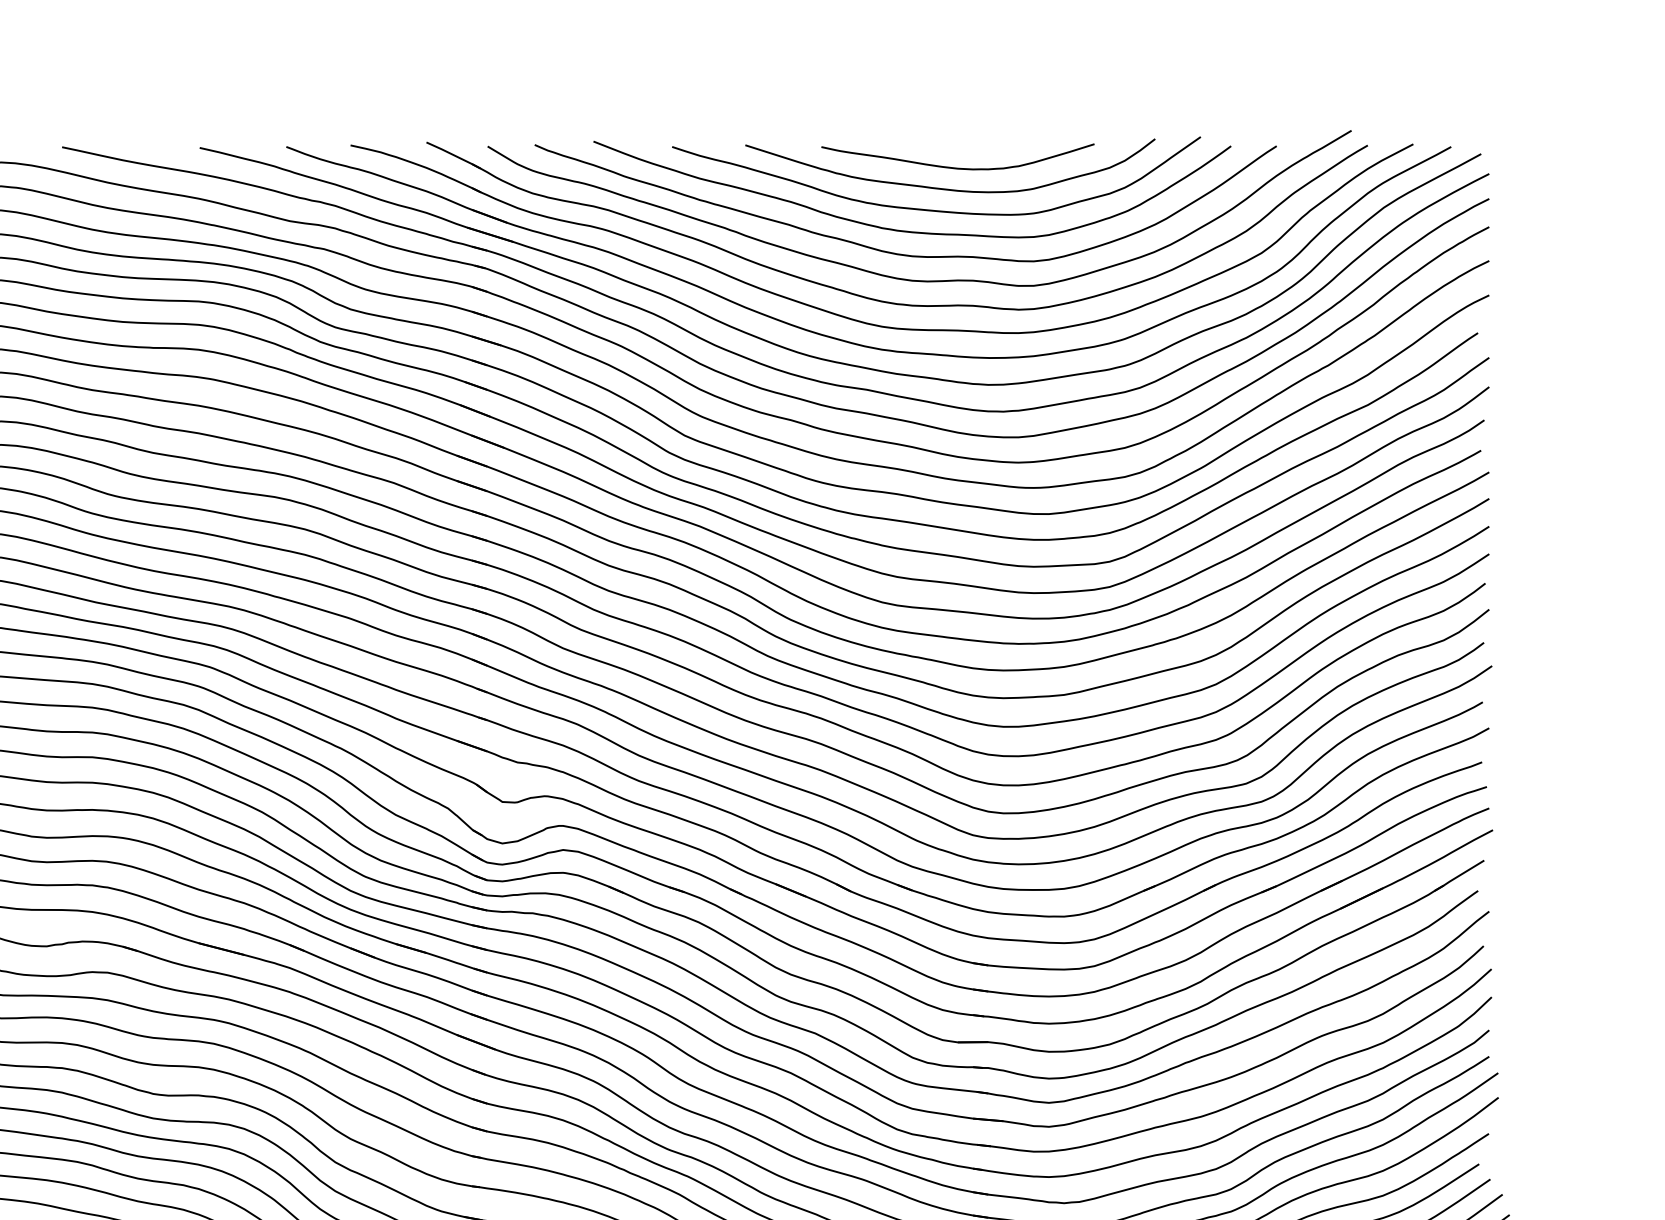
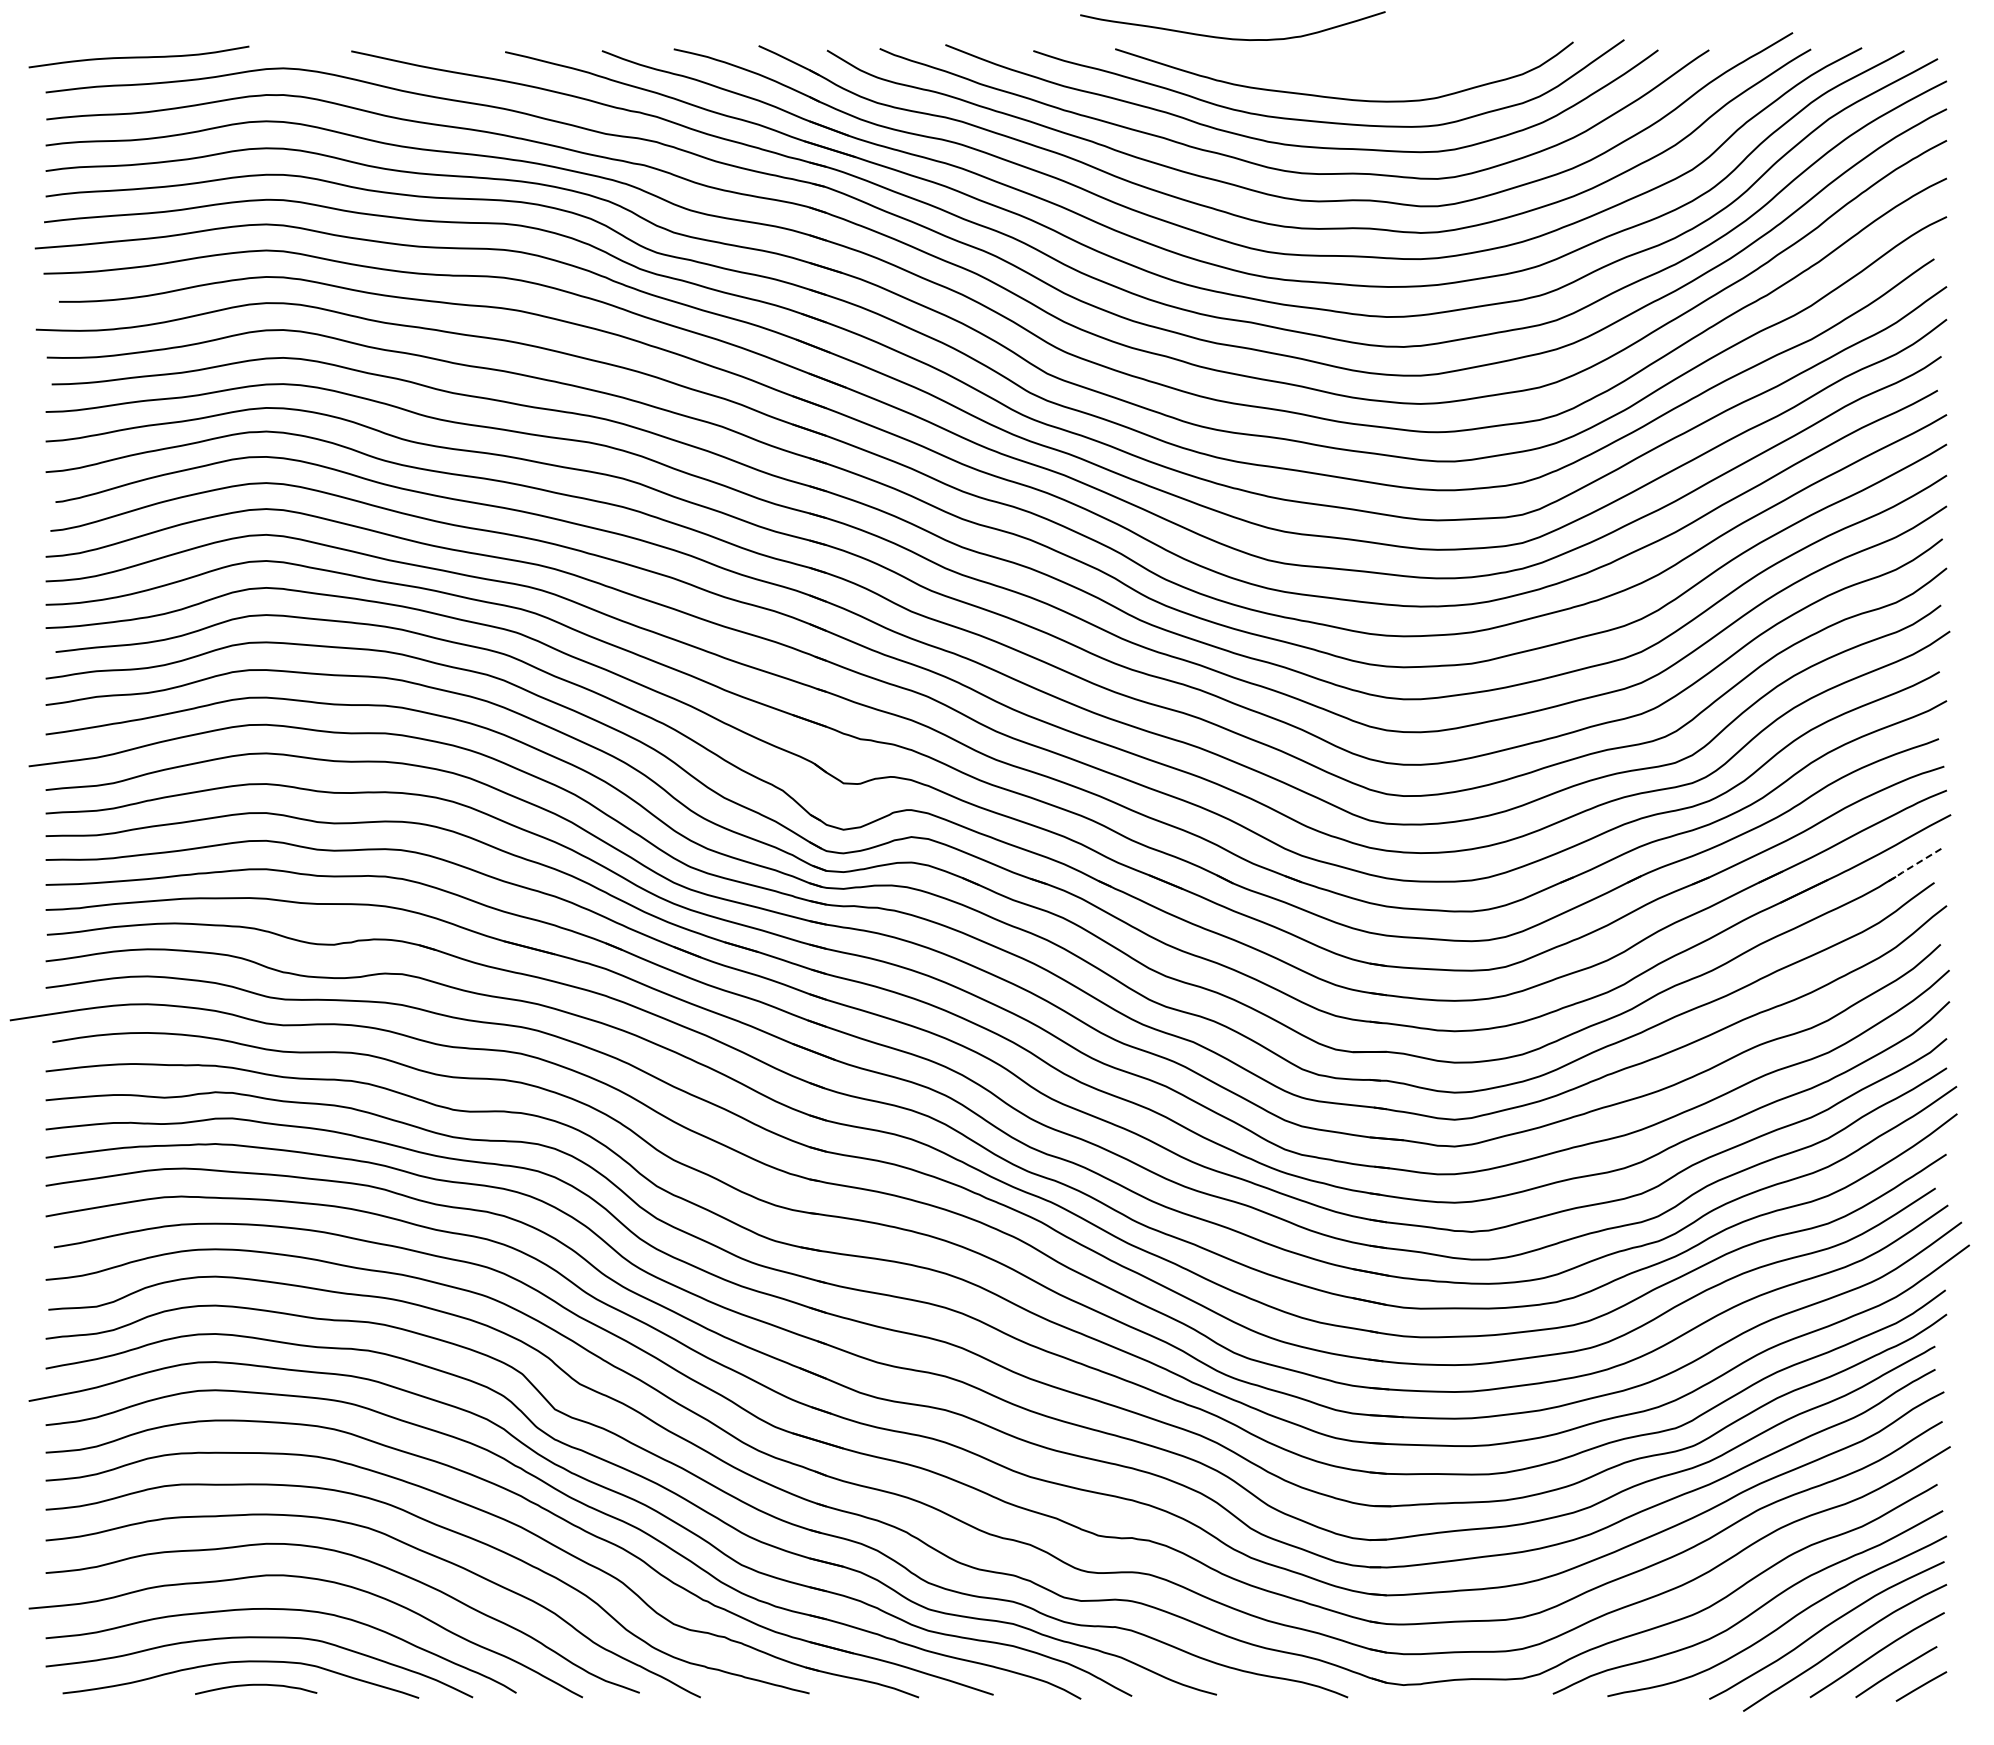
curve: (954, 167) -> (1228, 37), moved
line: (1458, 876) -> (1912, 866), solid -> dashed

